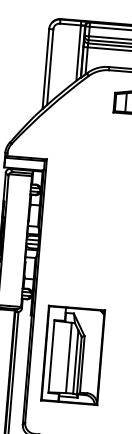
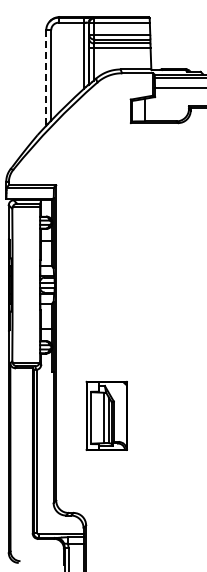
line: (46, 68) -> (46, 77), solid -> dashed
part: (73, 355) -> (106, 415), size x0.6

